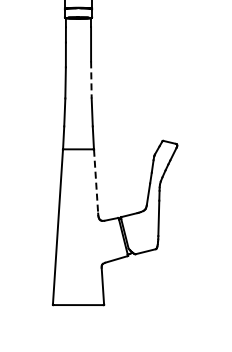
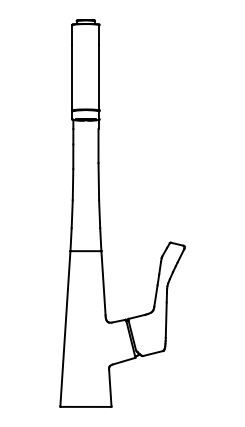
line: (91, 79) -> (98, 181), dashed -> solid
line: (96, 181) -> (103, 283), dashed -> solid

